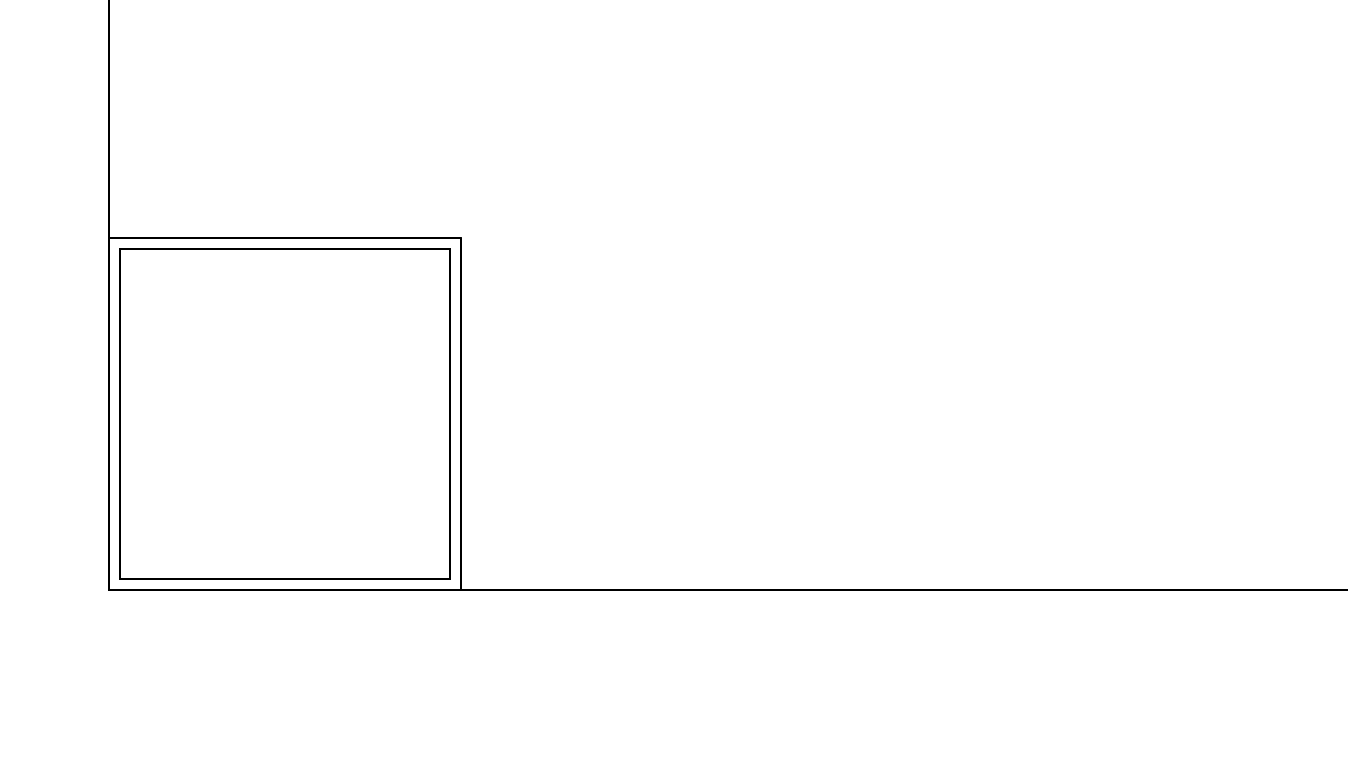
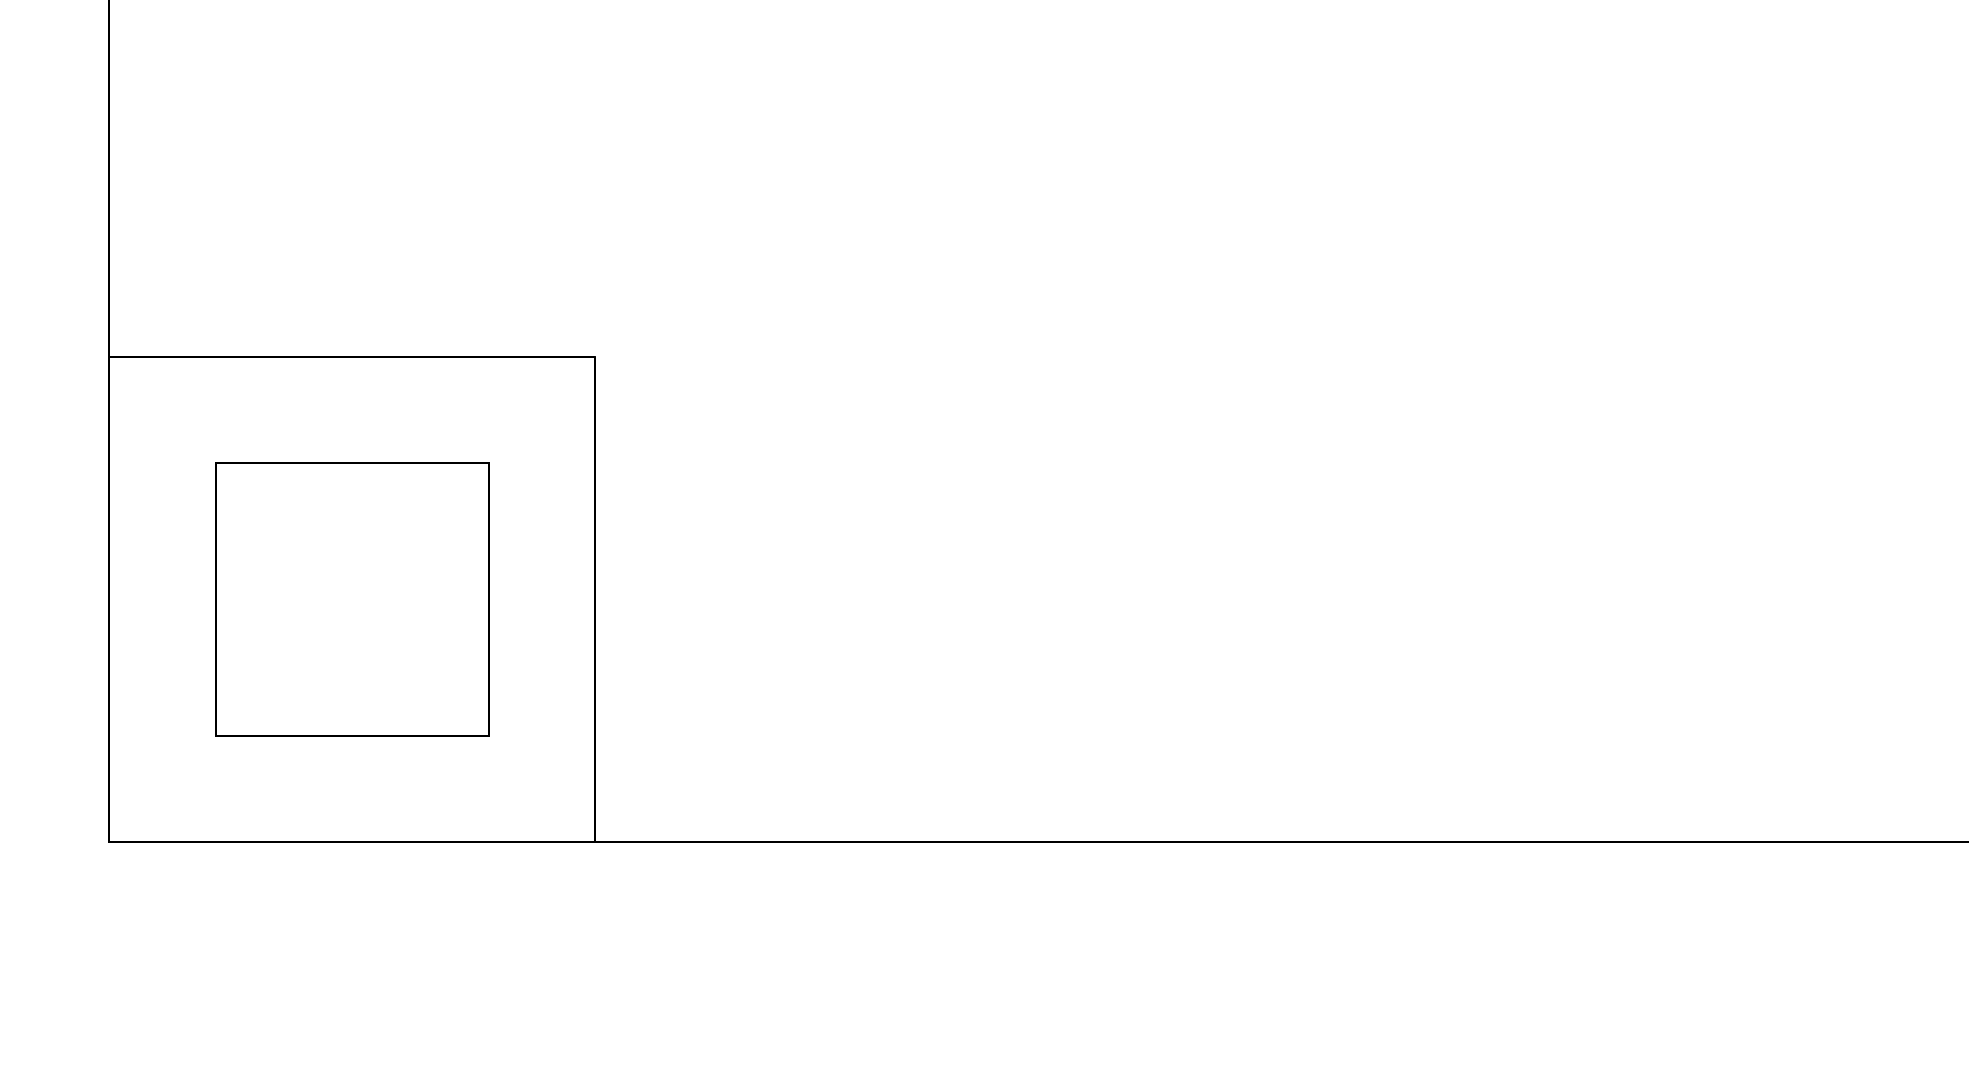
part: (285, 413) -> (352, 599), size x0.6

